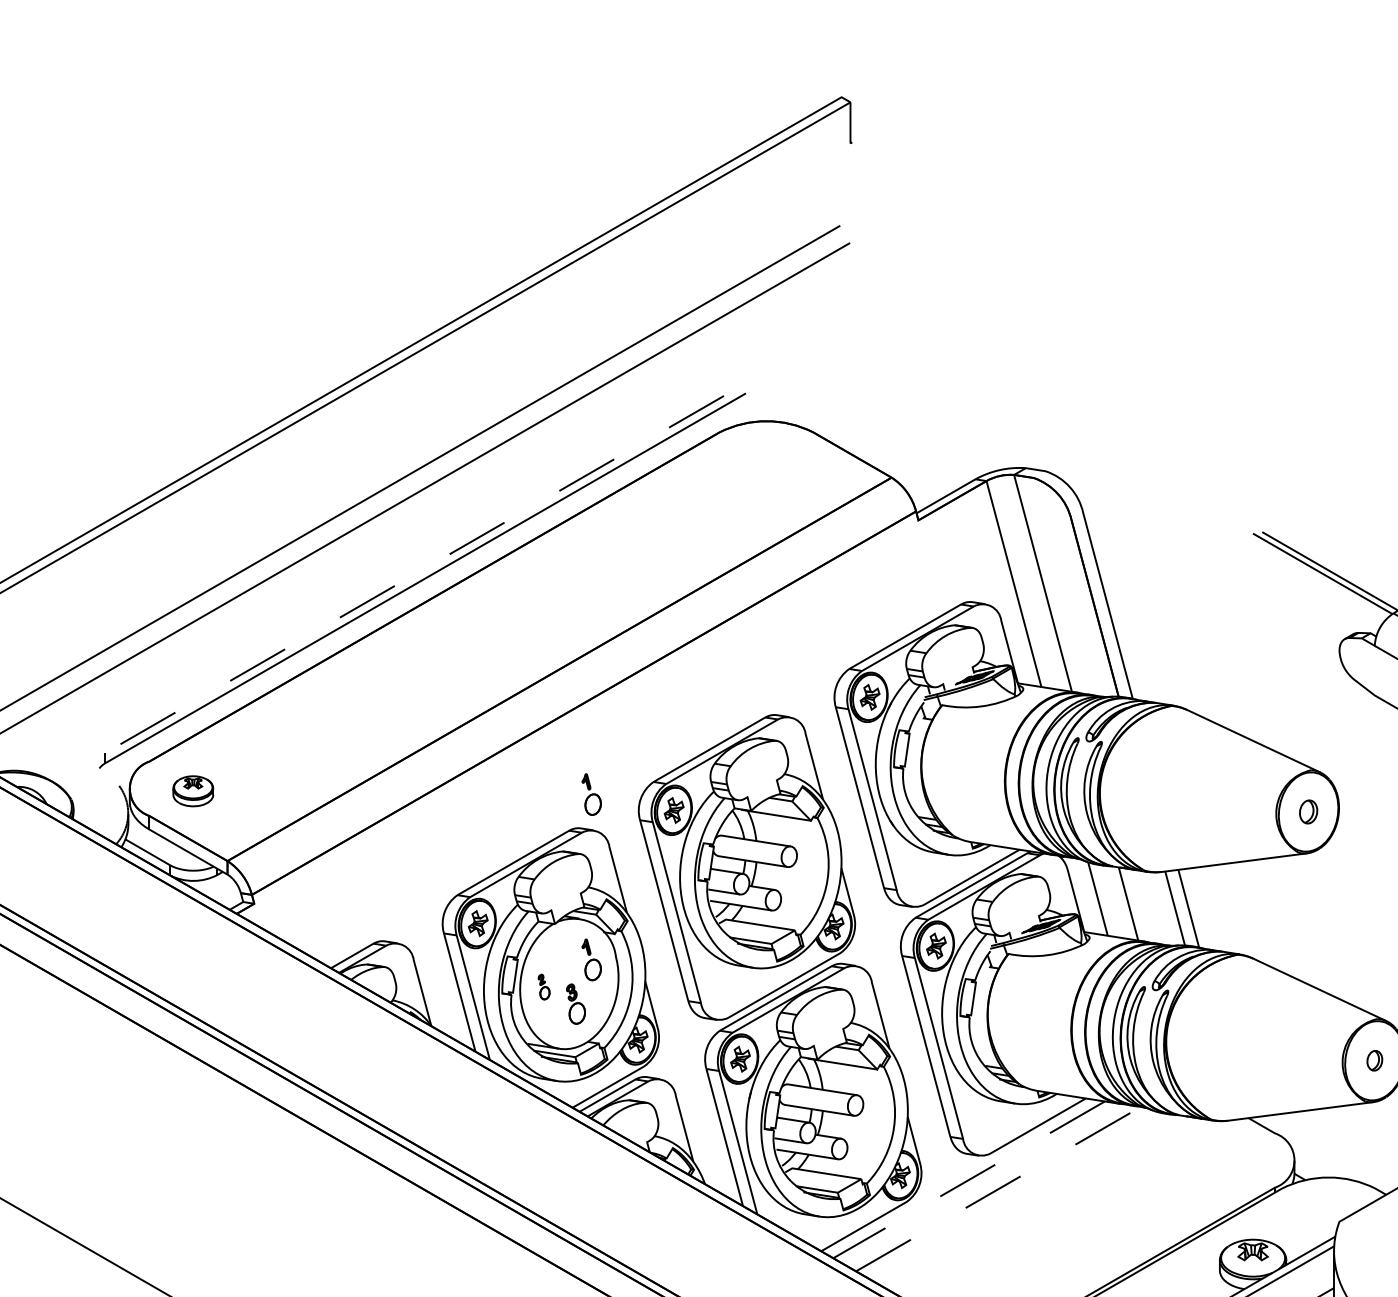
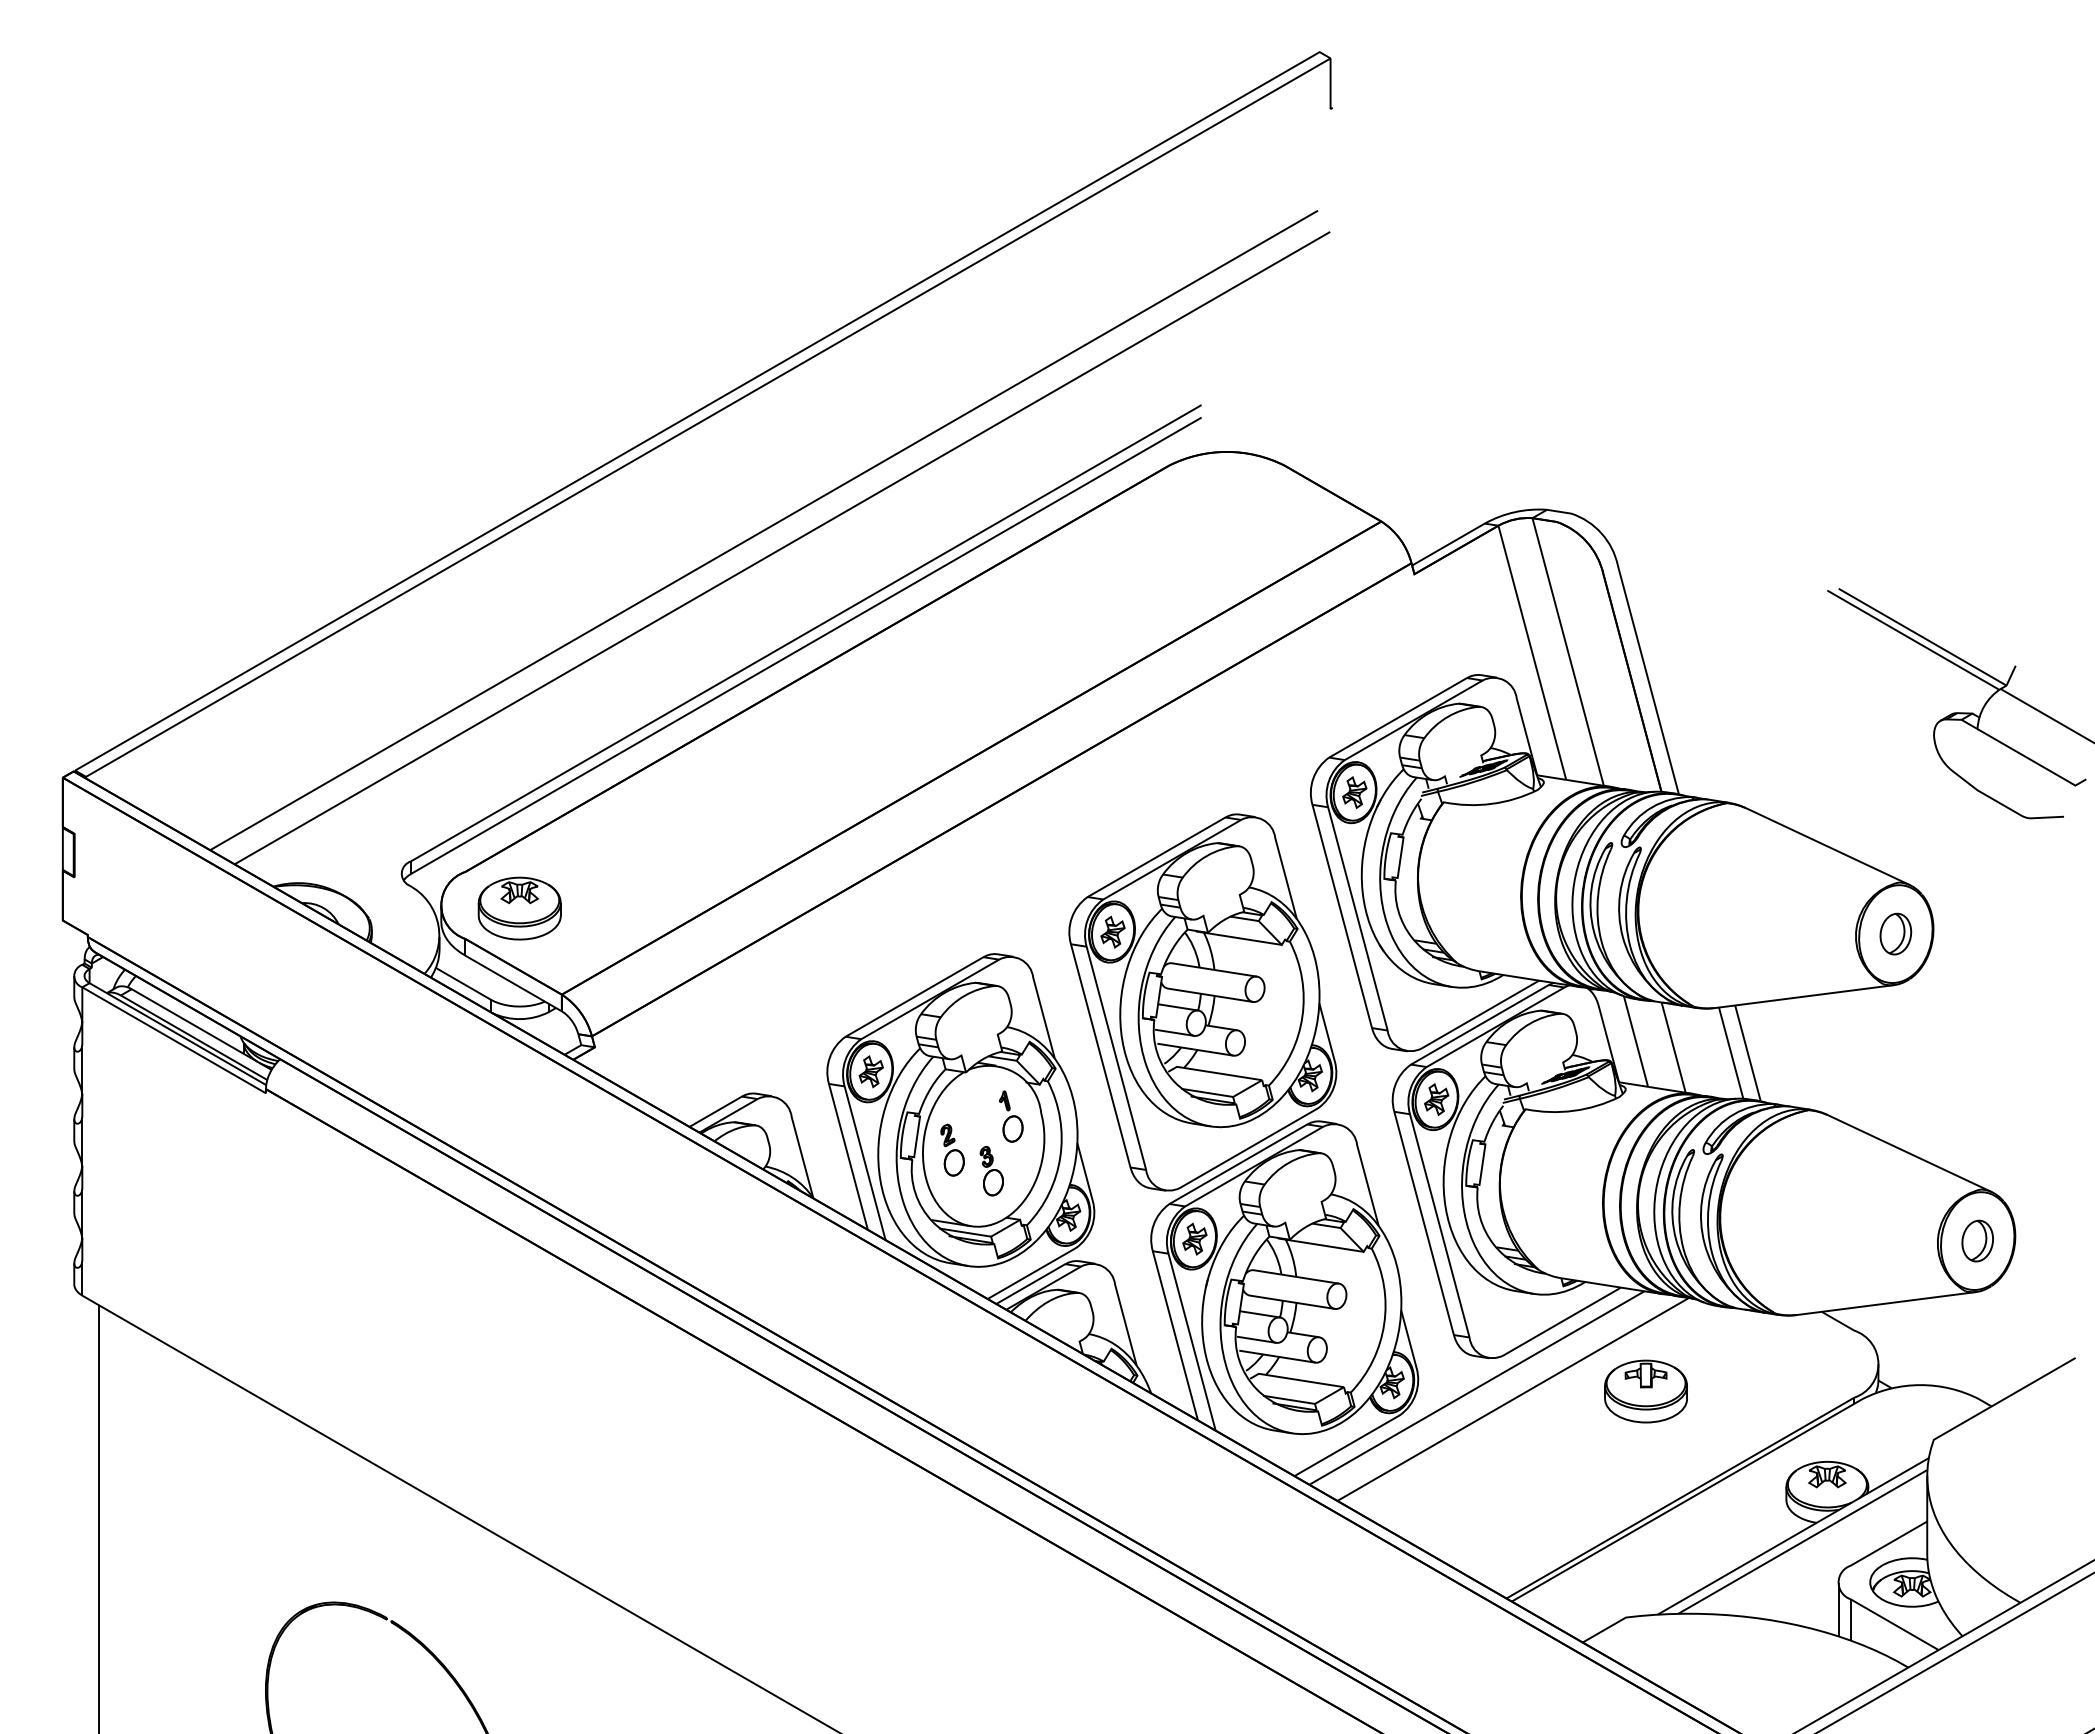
line: (366, 602) -> (733, 675), dashed -> solid
part: (193, 791) -> (519, 908), size x1.67
part: (591, 794) -> (1011, 912), removed
part: (1308, 811) -> (1895, 933), size x1.43
part: (544, 986) -> (952, 1149), size x1.67
part: (1374, 1060) -> (1977, 1240), size x1.67
line: (968, 1180) -> (1476, 1388), dashed -> solid
part: (1105, 1182) -> (1645, 1391), added
line: (998, 1189) -> (1513, 1399), dashed -> solid

